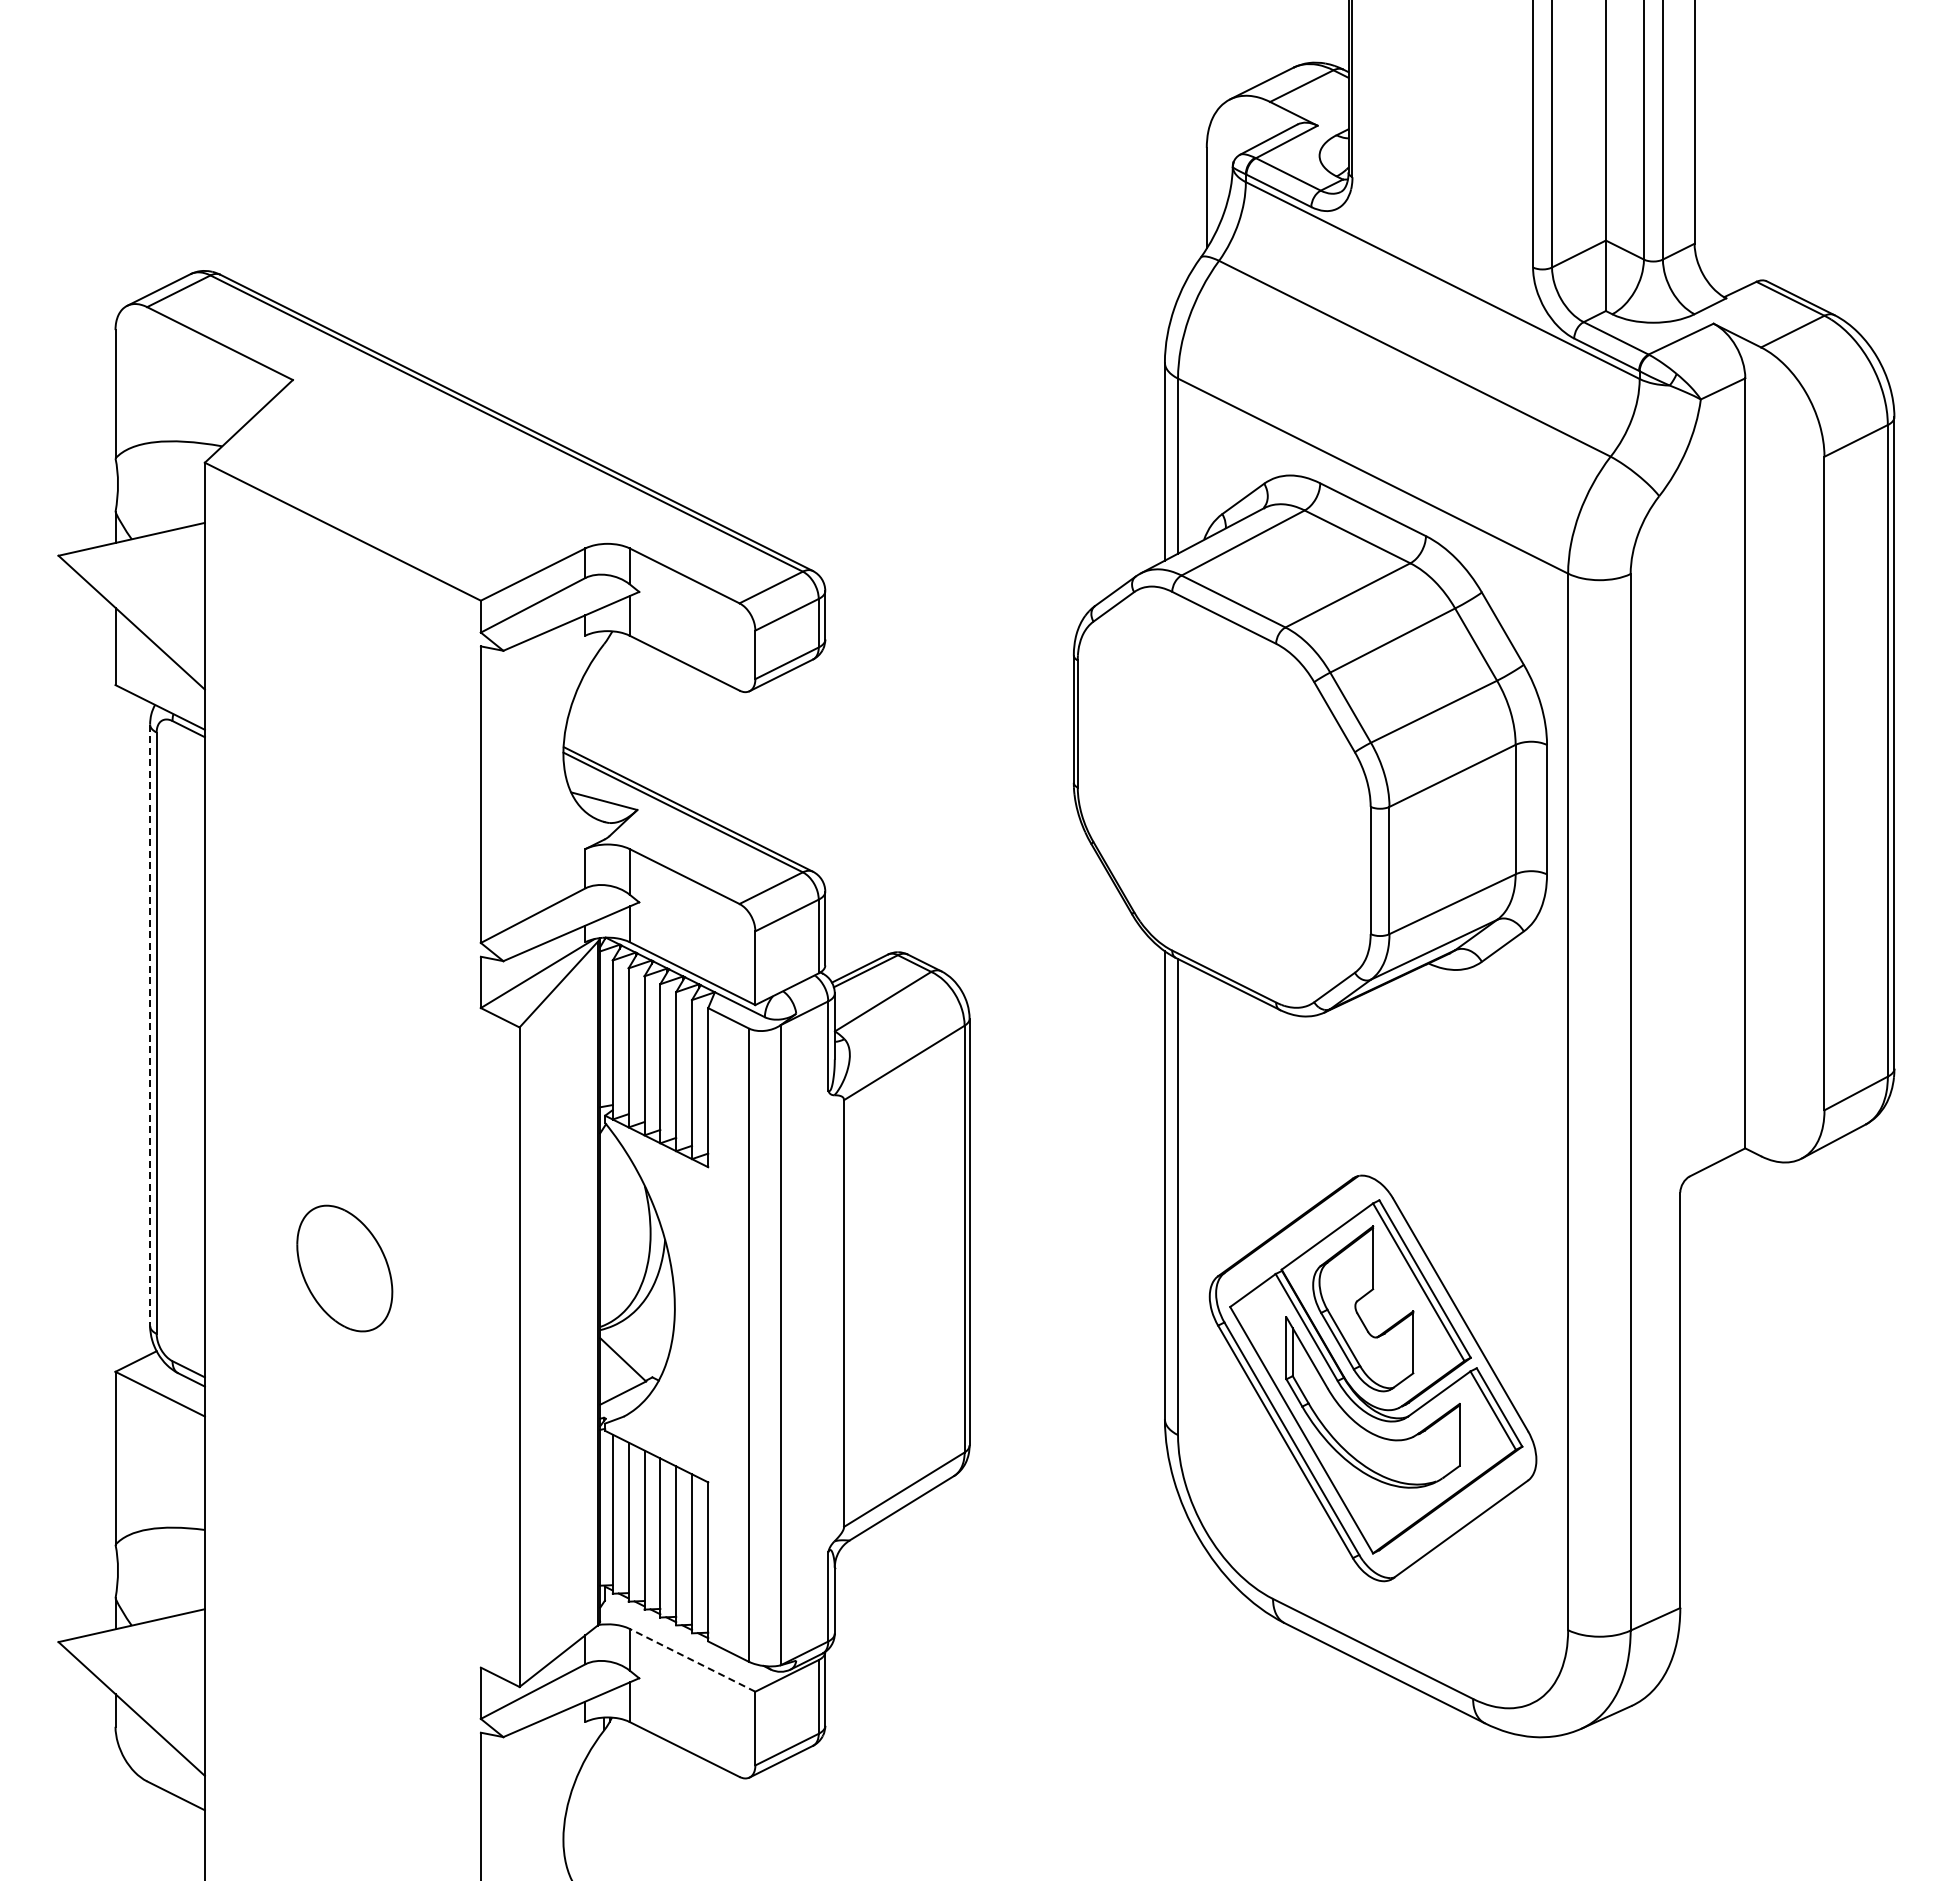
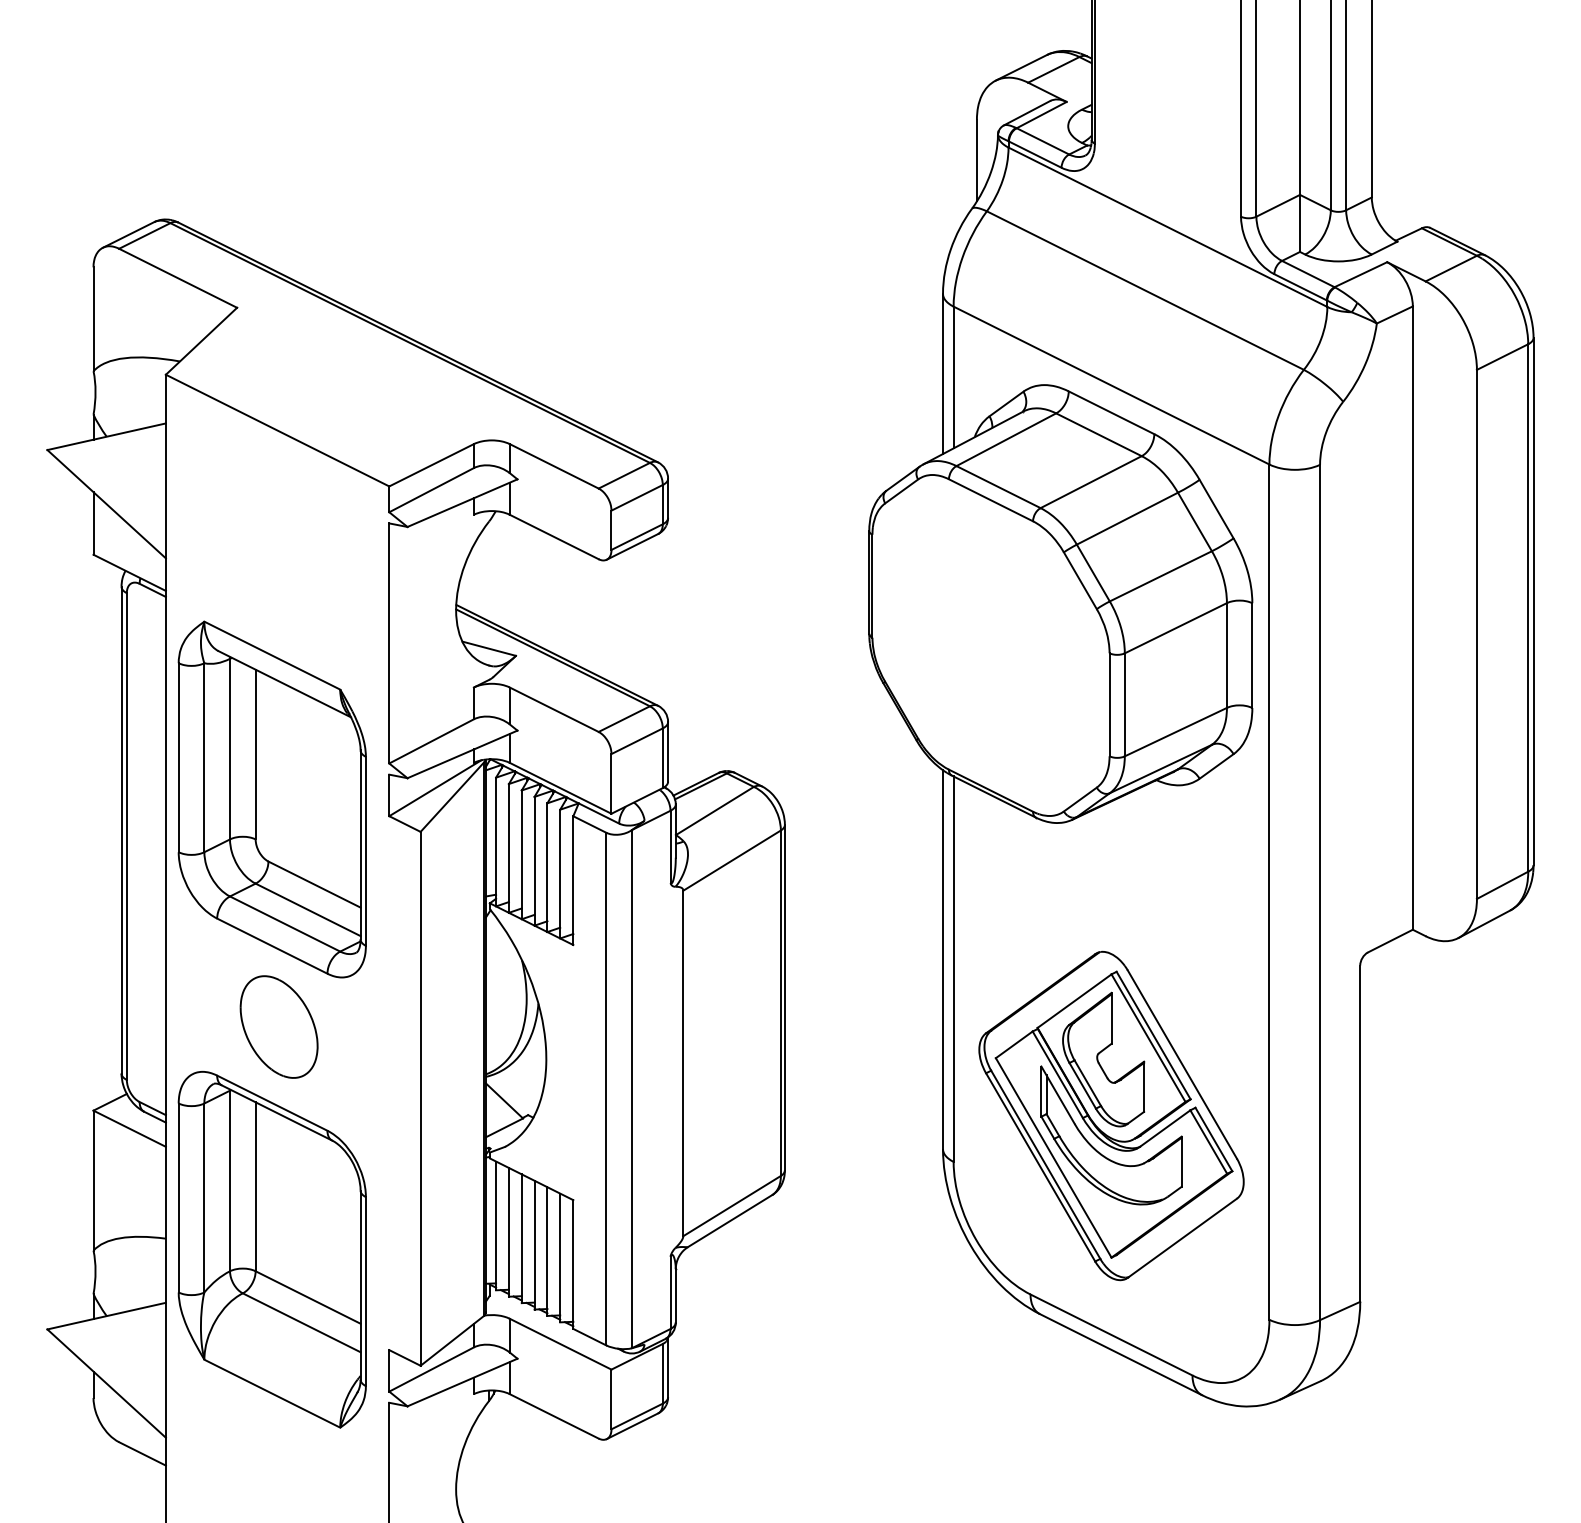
part: (335, 987) -> (271, 799), added
line: (150, 1025) -> (121, 830), dashed -> solid
part: (335, 1543) -> (271, 1249), added
line: (692, 1660) -> (560, 1344), dashed -> solid

